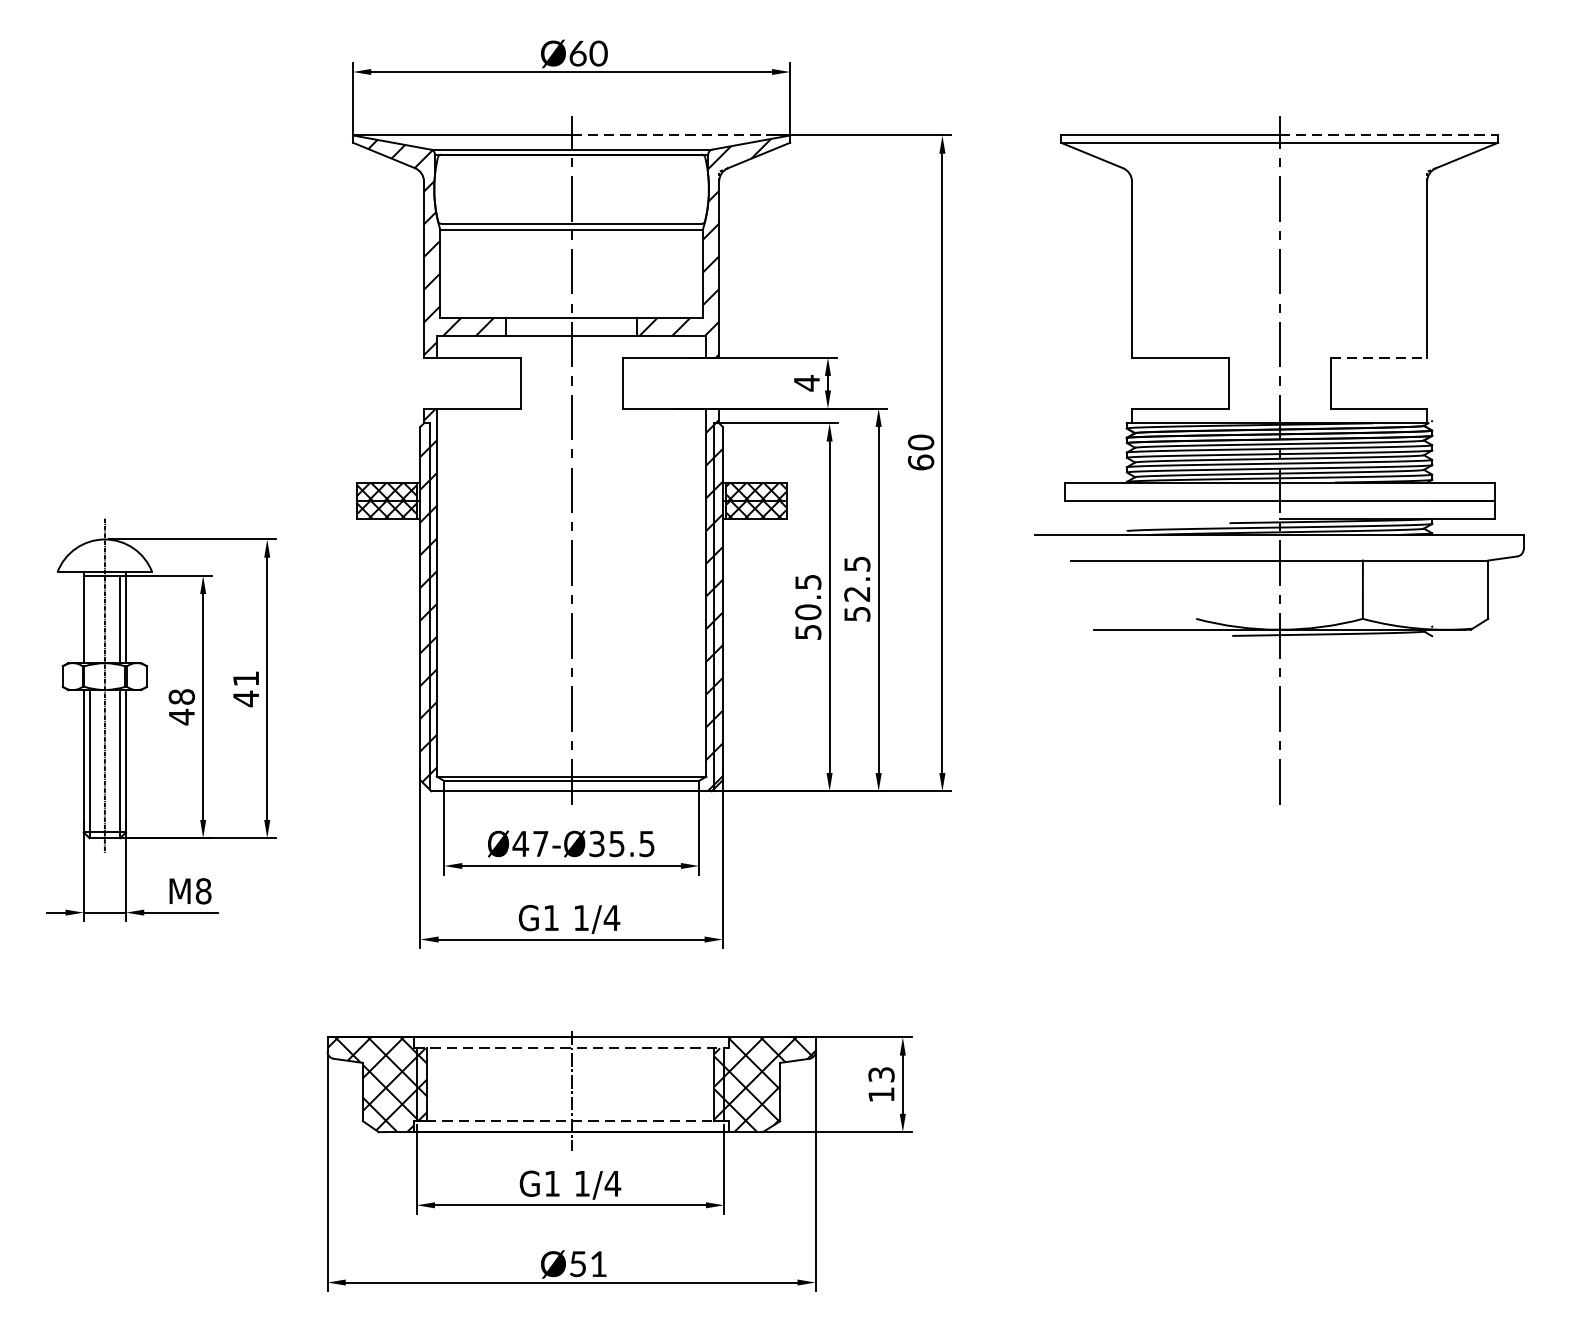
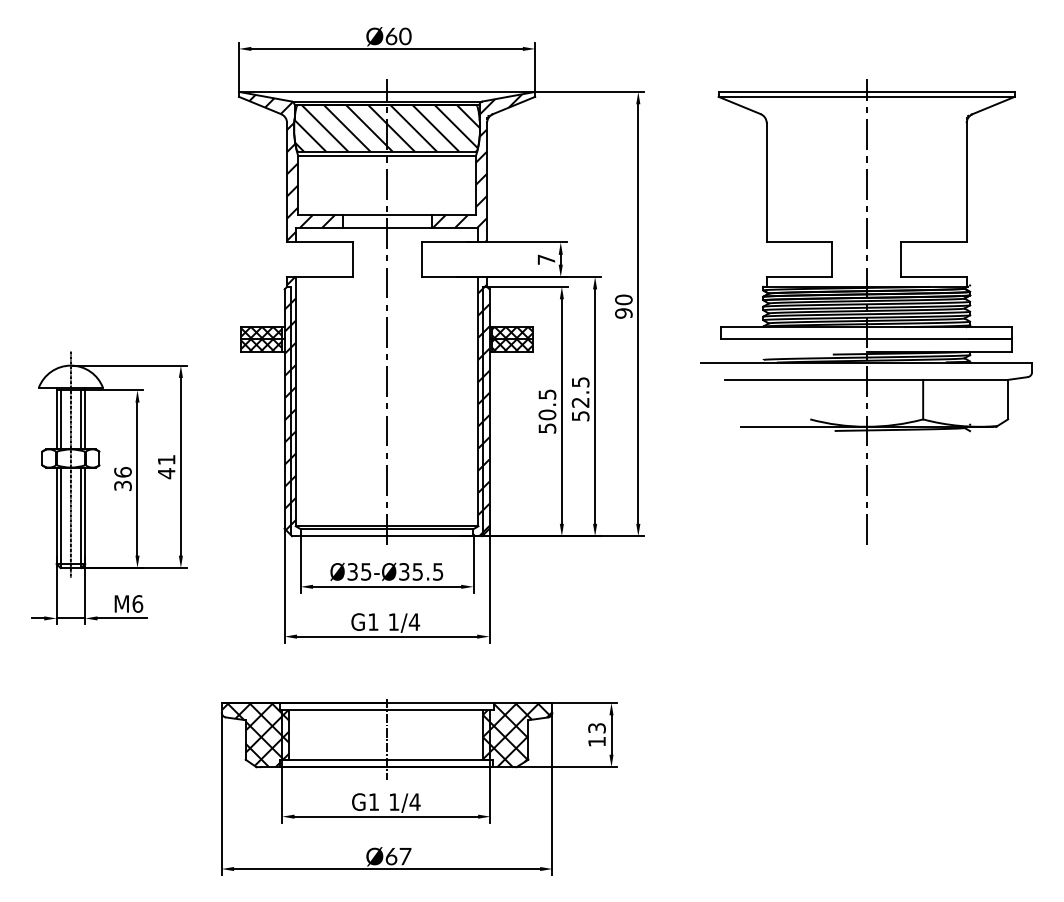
line: (681, 134) -> (461, 91), dashed -> solid
line: (1389, 134) -> (941, 91), dashed -> solid
hatch: (572, 187) -> (387, 127), added
line: (1378, 357) -> (933, 242), dashed -> solid
text: (806, 382) -> (546, 259), 4 -> 7
text: (920, 462) -> (623, 313), 60 -> 90
line: (89, 619) -> (60, 419), added
text: (181, 707) -> (122, 479), 48 -> 36
text: (530, 843) -> (359, 571), Ø47-Ø35.5 -> Ø35-Ø35.5
text: (203, 890) -> (137, 603), M8 -> M6
line: (572, 1048) -> (387, 710), dashed -> solid
line: (570, 1120) -> (386, 759), dashed -> solid
text: (588, 1264) -> (398, 856), Ø51 -> Ø67

